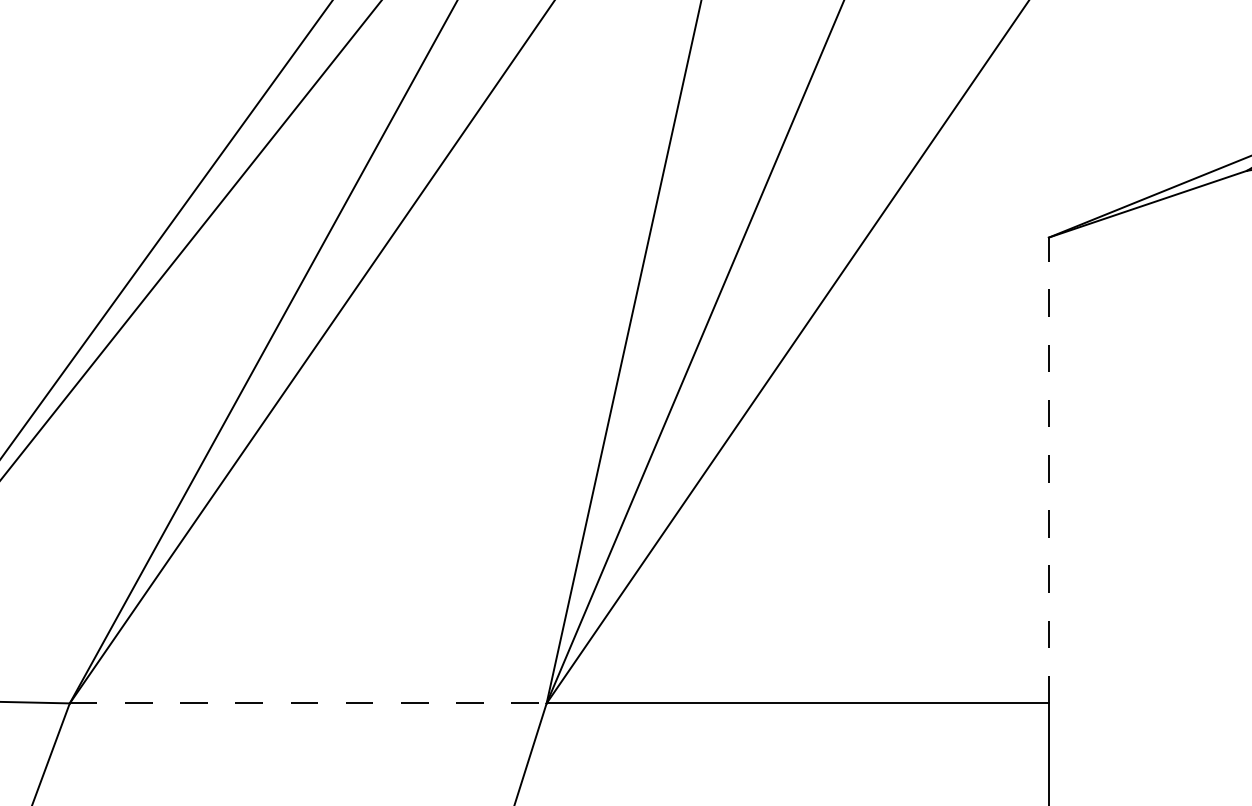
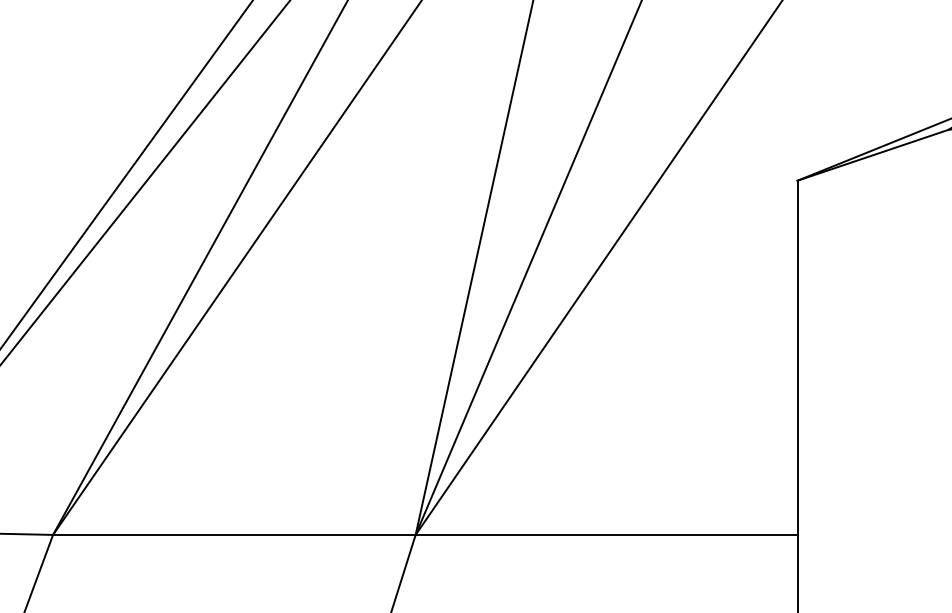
line: (1048, 470) -> (797, 357), dashed -> solid
line: (308, 703) -> (234, 535), dashed -> solid

